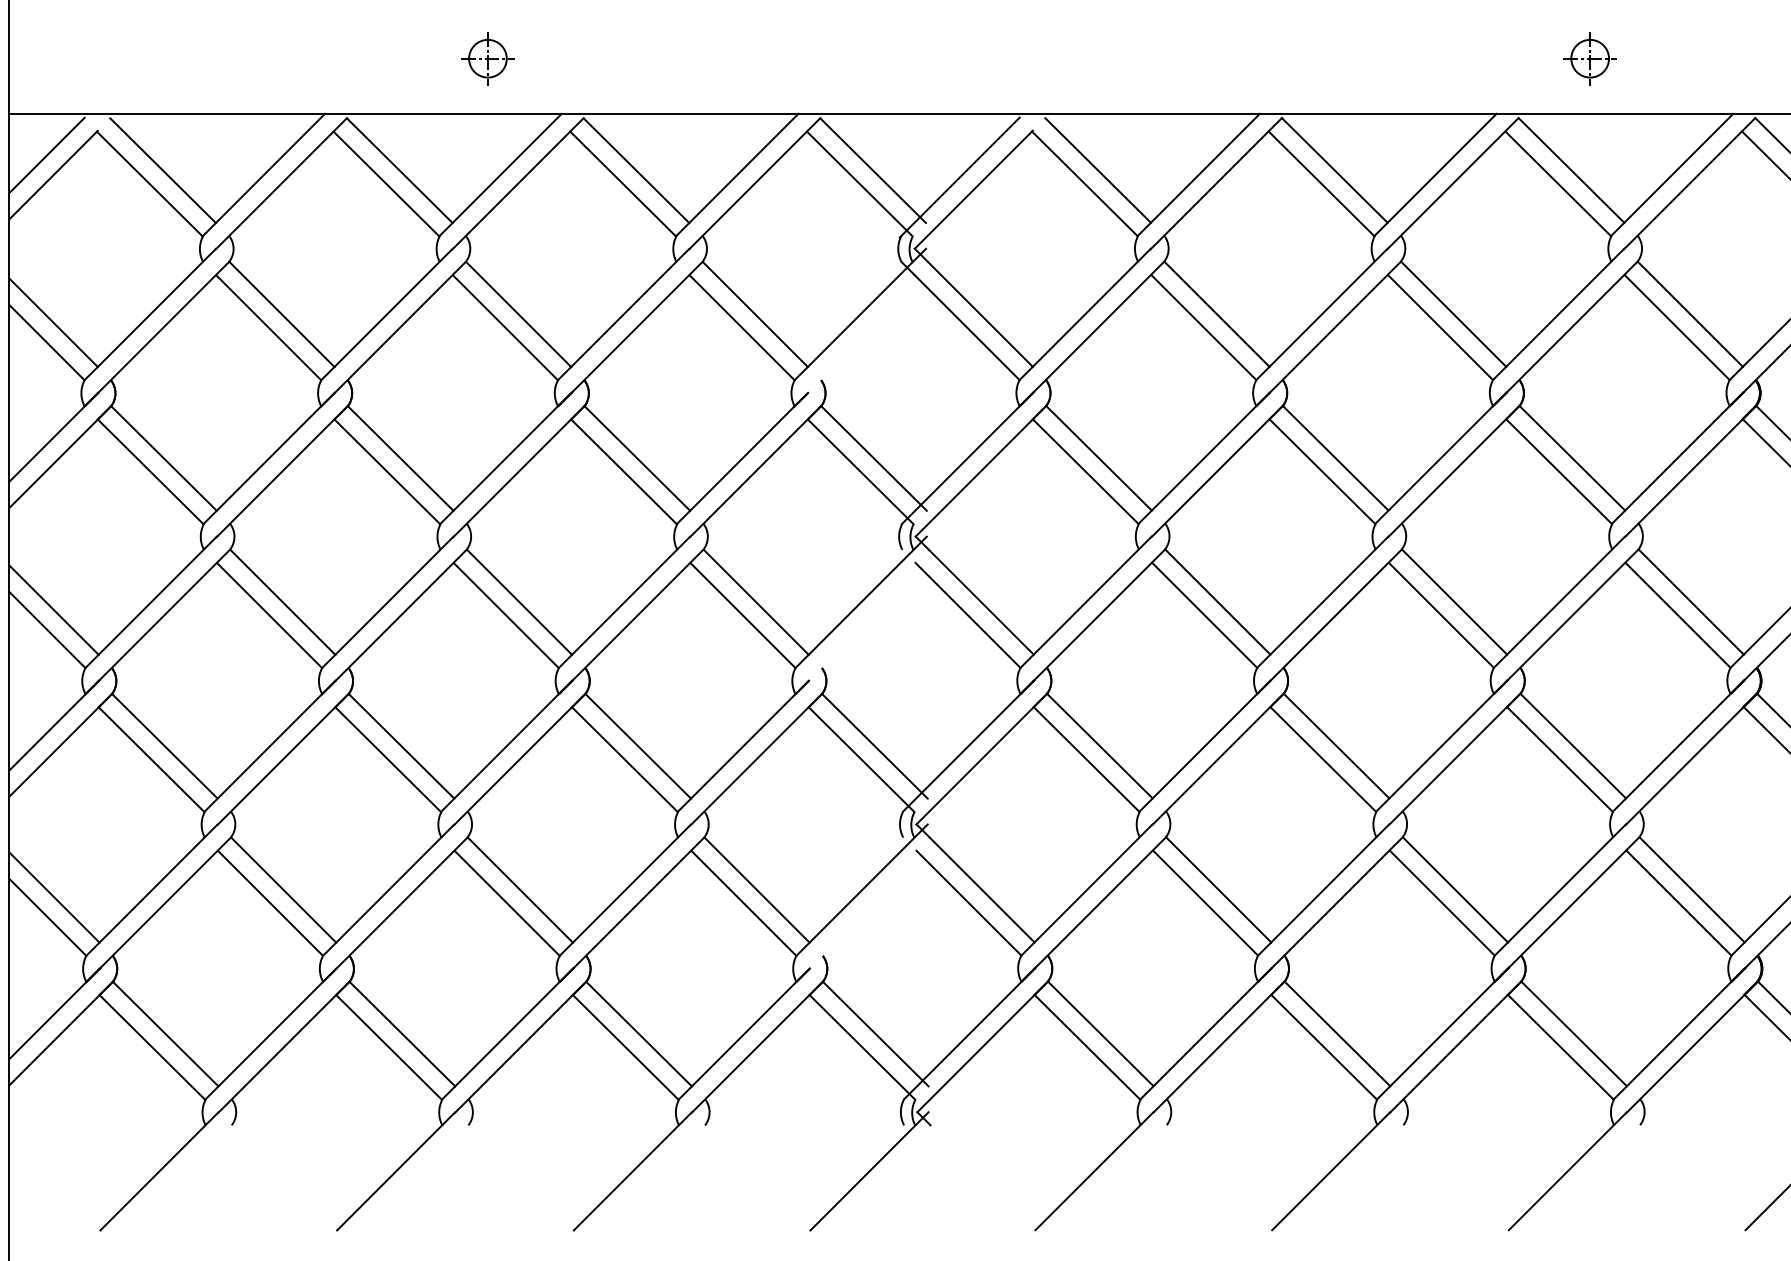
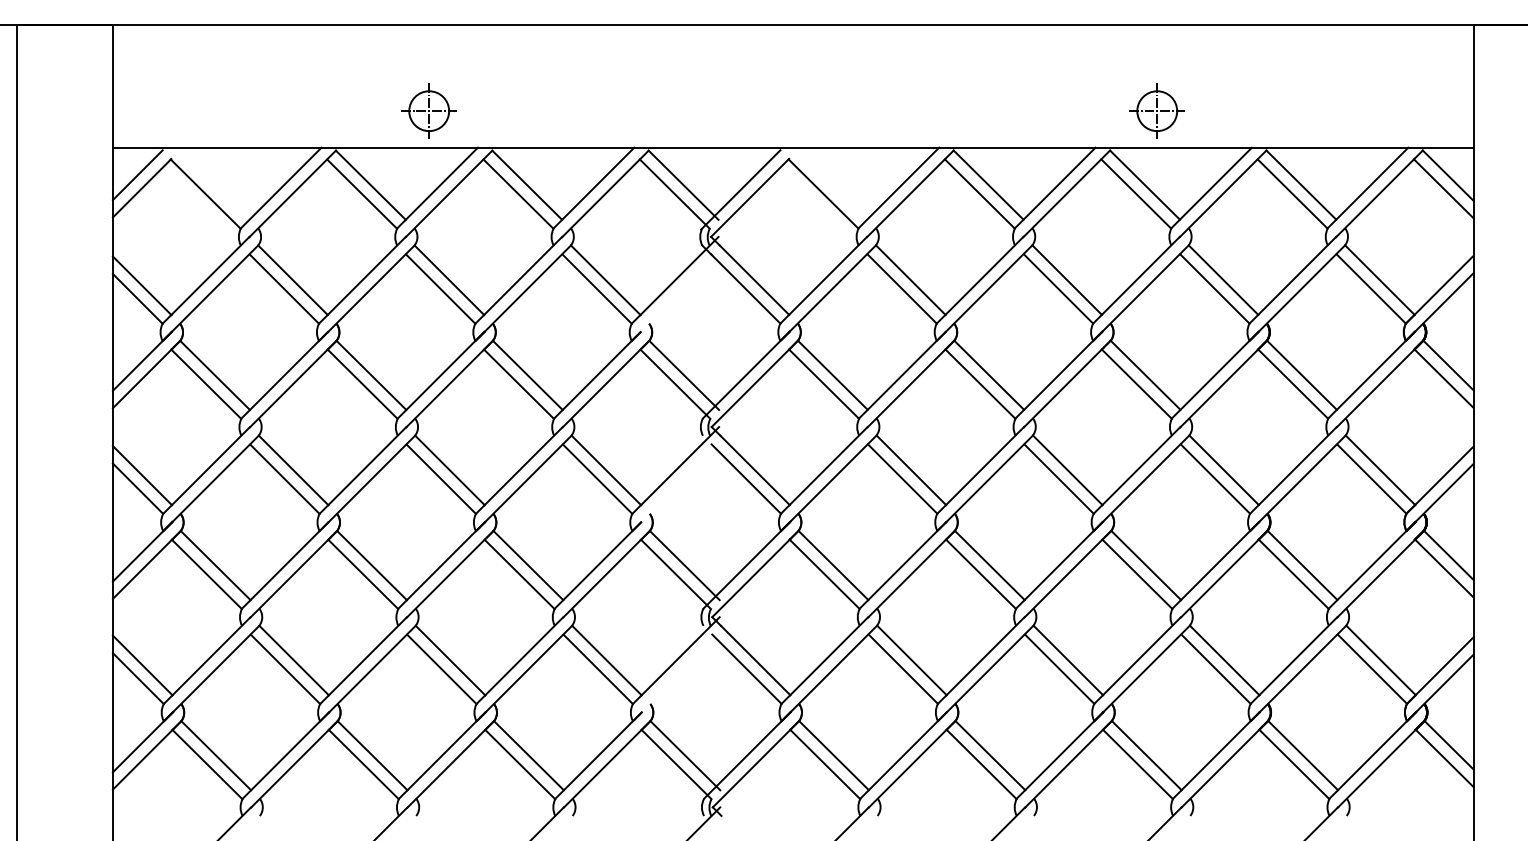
part: (486, 59) -> (428, 111), size x1.6
part: (1590, 59) -> (1157, 111), size x1.6
line: (163, 169) -> (214, 184), removed
line: (1098, 169) -> (832, 184), removed

